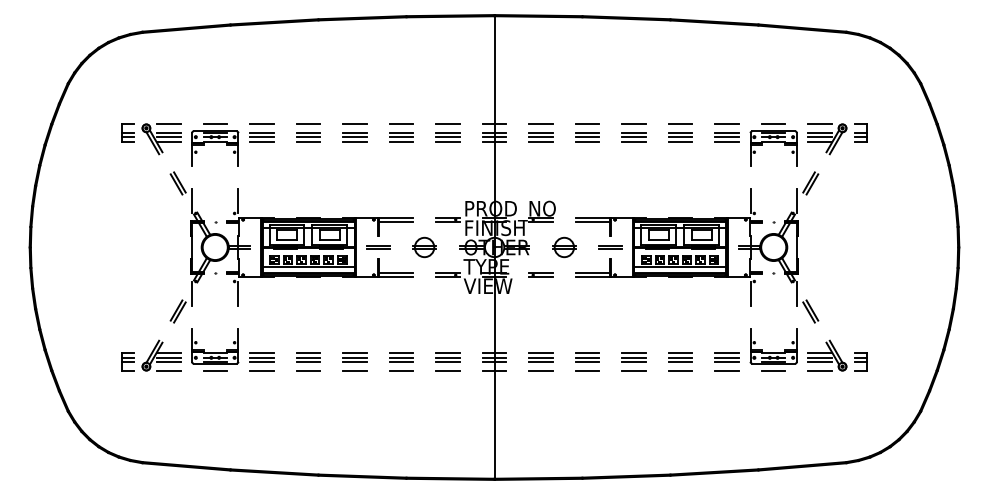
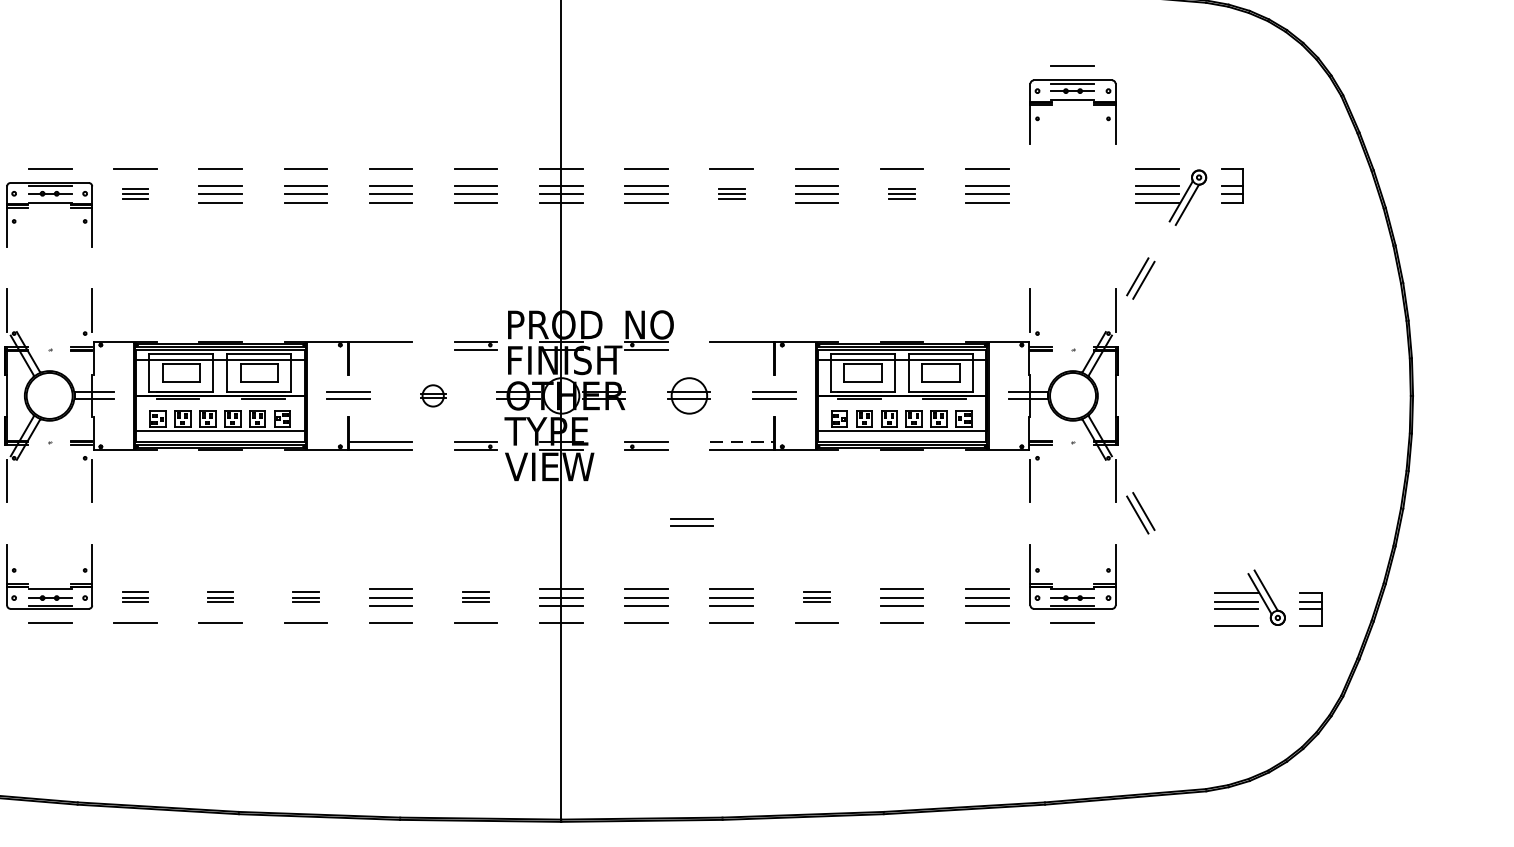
part: (261, 137) -> (134, 194), size x0.6
part: (587, 137) -> (731, 194), size x0.6
part: (680, 137) -> (902, 194), size x0.6
part: (773, 144) -> (1072, 104), moved
line: (395, 222) -> (379, 350), removed
line: (592, 222) -> (740, 350), removed
part: (424, 247) -> (433, 395), size x0.6
line: (593, 272) -> (742, 441), solid -> dashed
line: (565, 315) -> (691, 520), added
part: (837, 355) -> (1268, 597), moved
part: (261, 357) -> (134, 597), size x0.6
part: (308, 357) -> (220, 597), size x0.6
part: (354, 357) -> (304, 597), size x0.6
part: (447, 357) -> (475, 597), size x0.6
part: (633, 357) -> (816, 597), size x0.6

